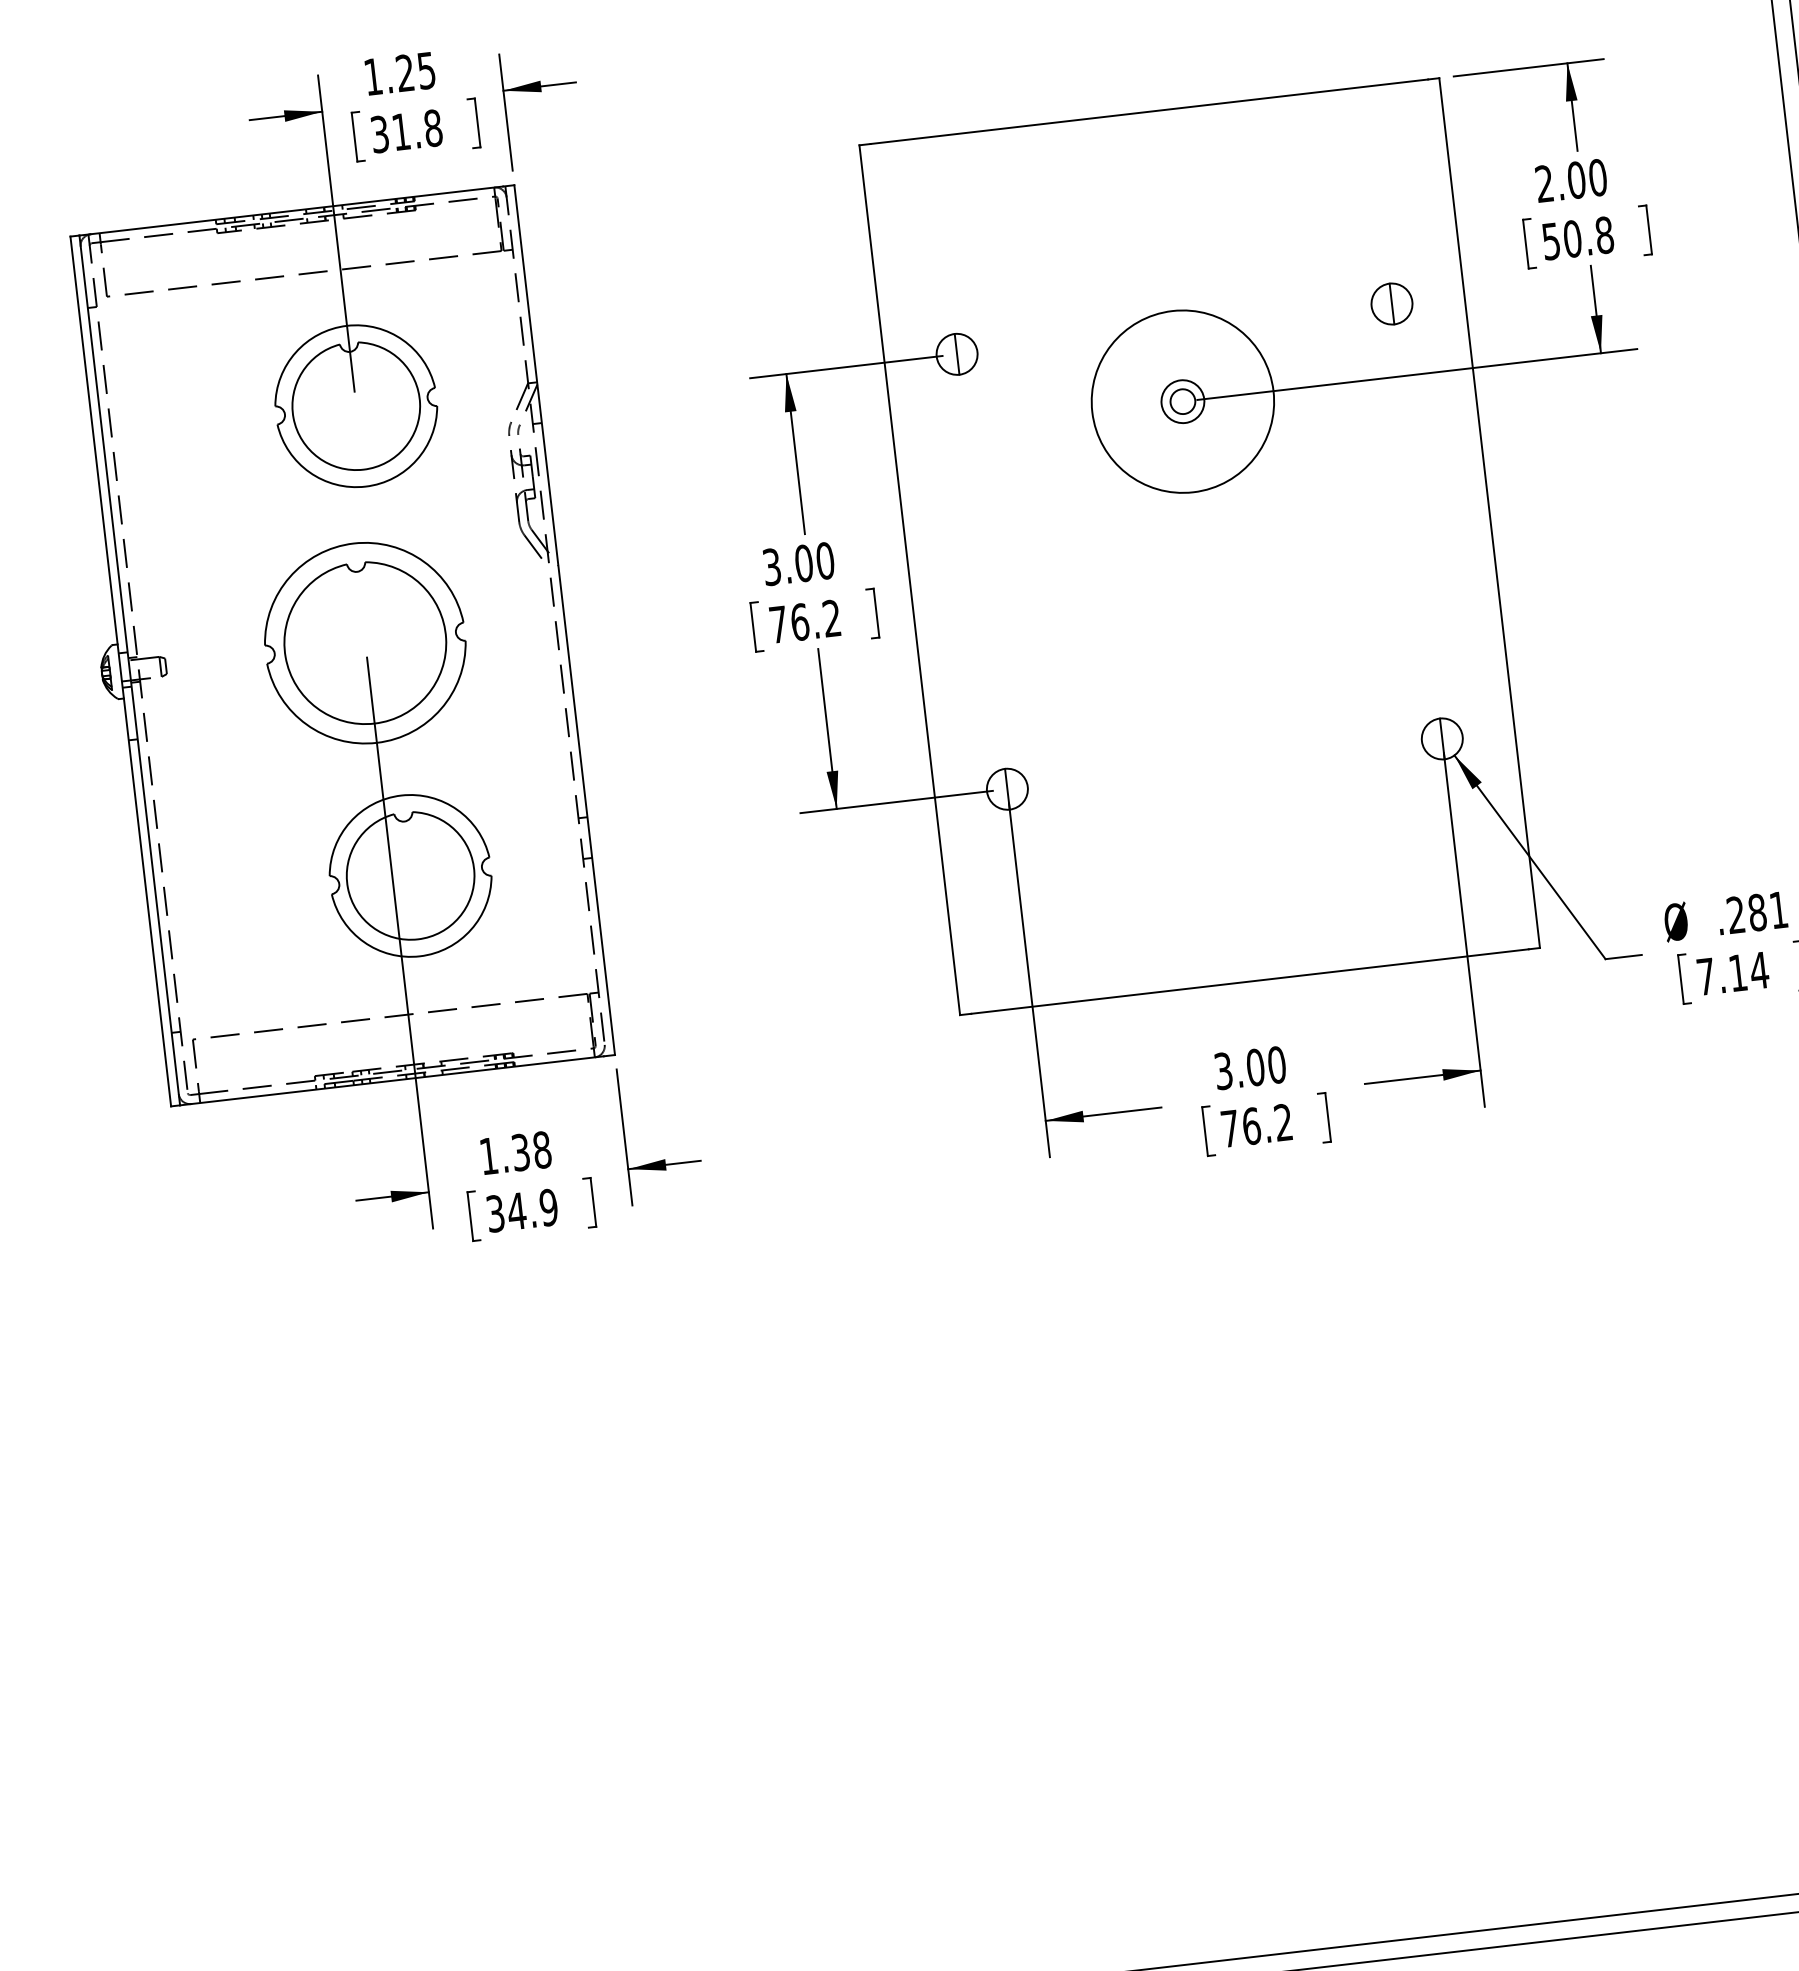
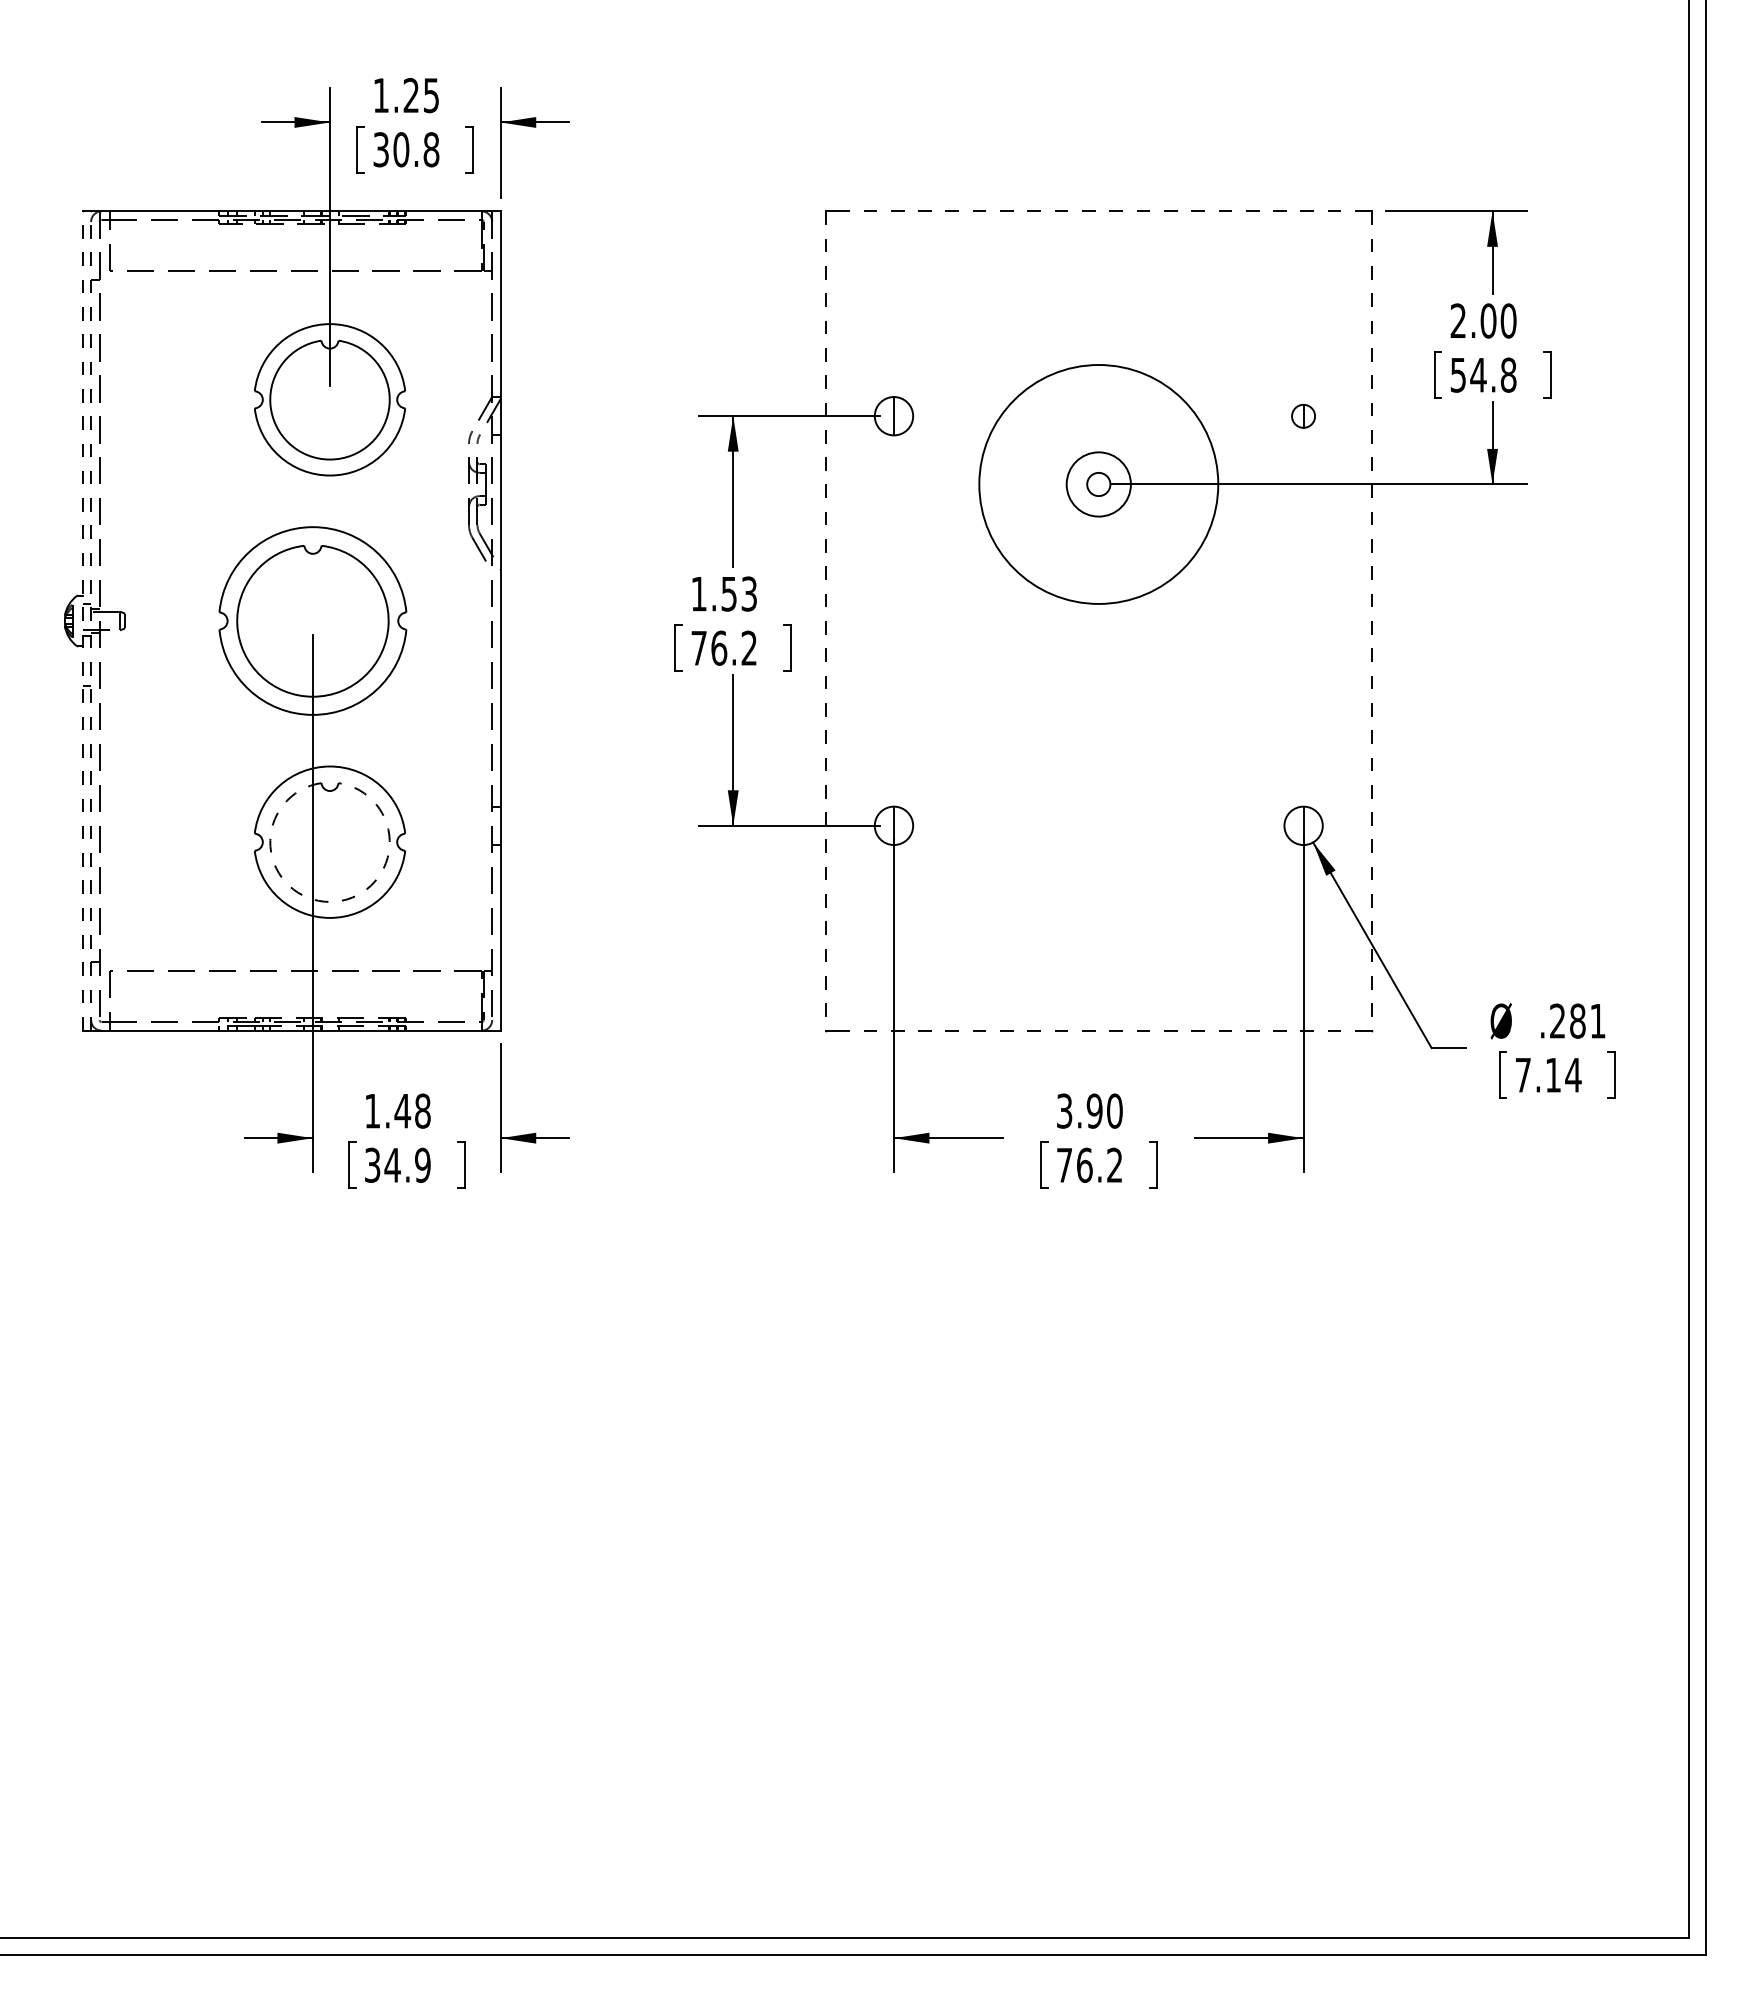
line: (1149, 111) -> (1098, 211), solid -> dashed
text: (401, 131) -> (401, 149), 31.8 -> 30.8
text: (1572, 238) -> (1478, 374), 50.8 -> 54.8
part: (1391, 304) -> (1303, 416), size x0.6
circle: (1182, 401) -> (1098, 484), size x1.4
circle: (1182, 401) -> (1098, 484), size x1.6
line: (1489, 513) -> (1371, 621), solid -> dashed
text: (798, 563) -> (724, 593), 3.00 -> 1.53
line: (909, 580) -> (825, 621), solid -> dashed
line: (130, 670) -> (91, 621), solid -> dashed
line: (120, 672) -> (82, 621), solid -> dashed
arc: (418, 938) -> (330, 901), solid -> dashed
line: (1249, 981) -> (1098, 1030), solid -> dashed
text: (1255, 1066) -> (1094, 1110), 3.00 -> 3.90
text: (520, 1151) -> (402, 1110), 1.38 -> 1.48

